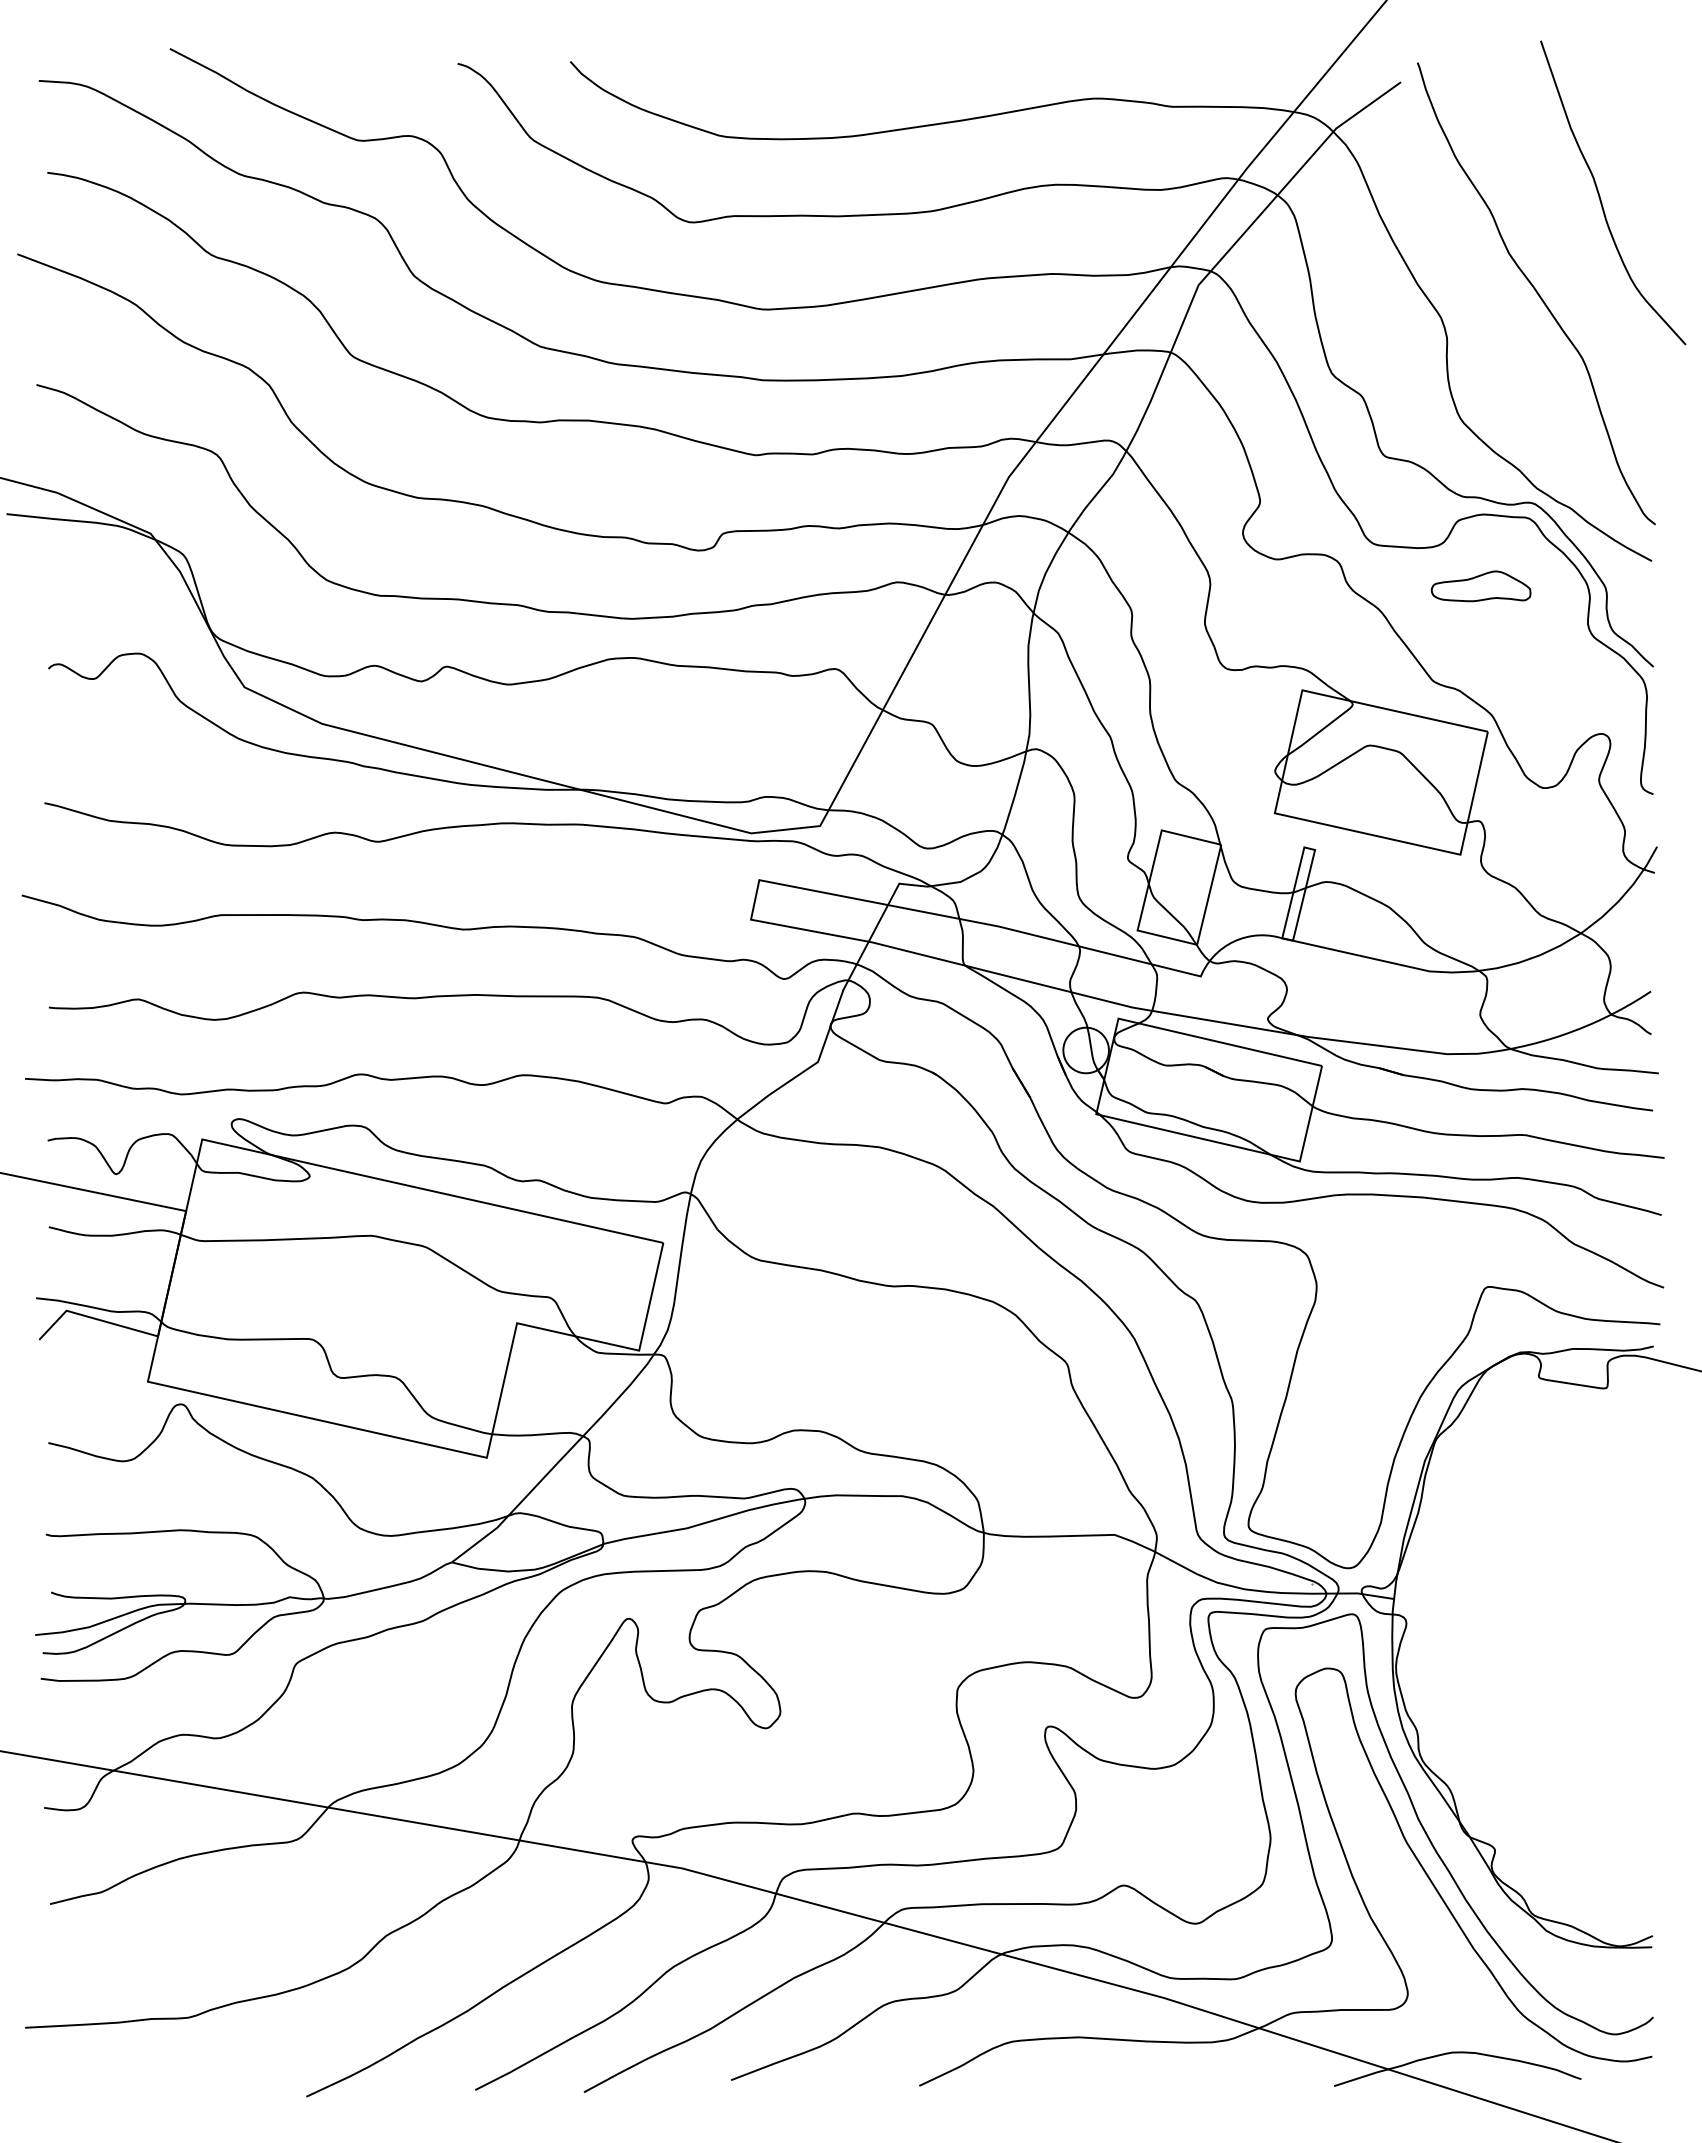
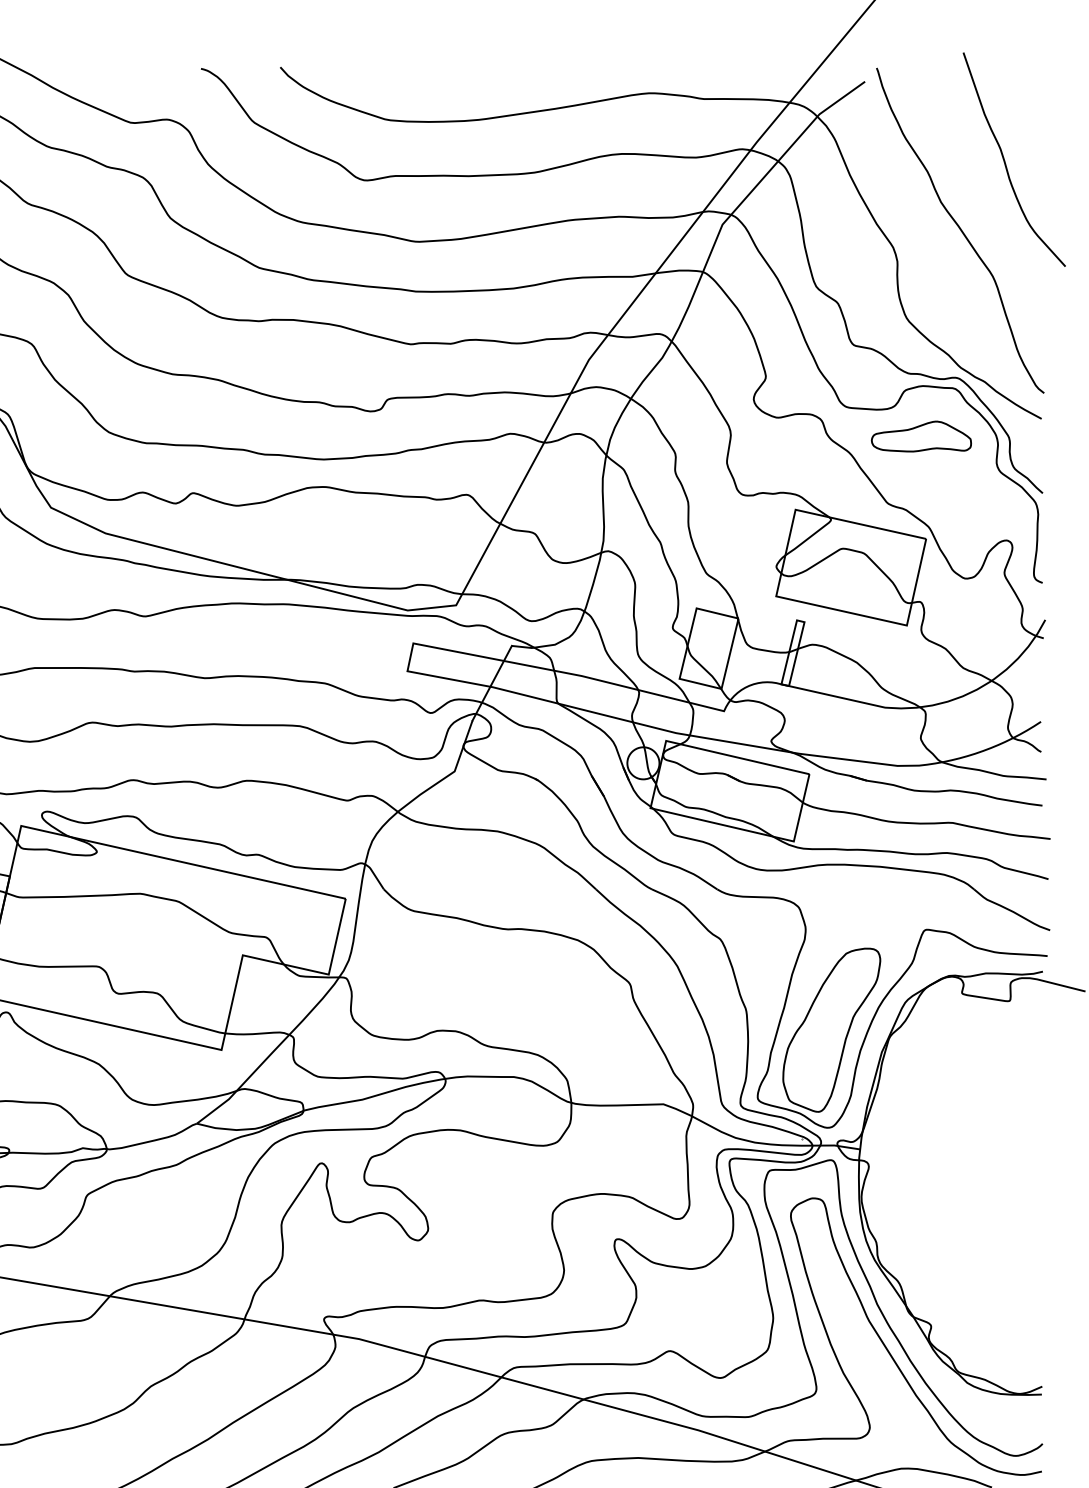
part: (1480, 586) -> (920, 436), size x1.43
part: (1353, 1429) -> (831, 1030), added

